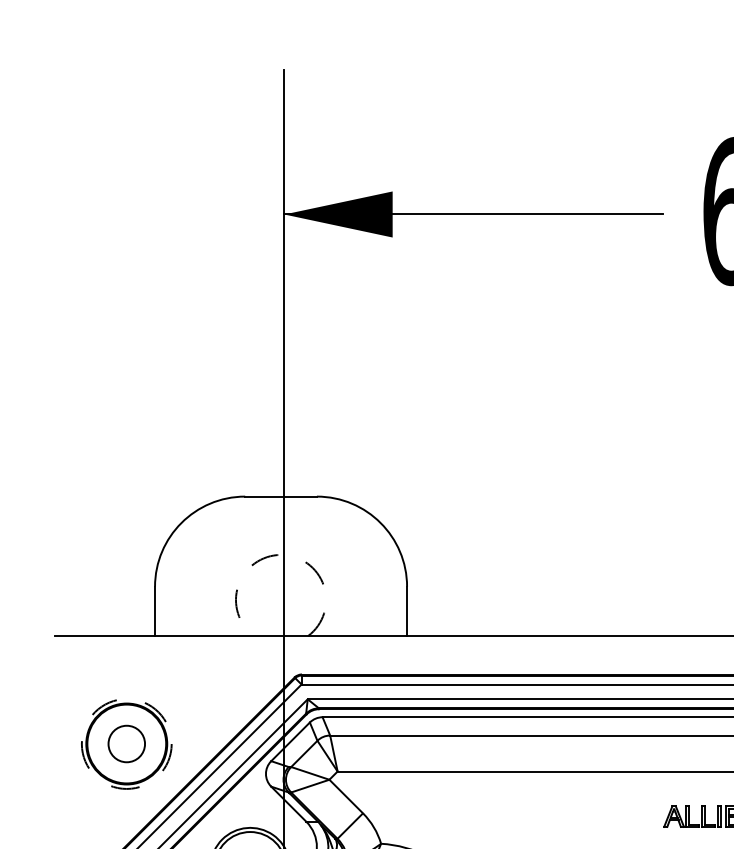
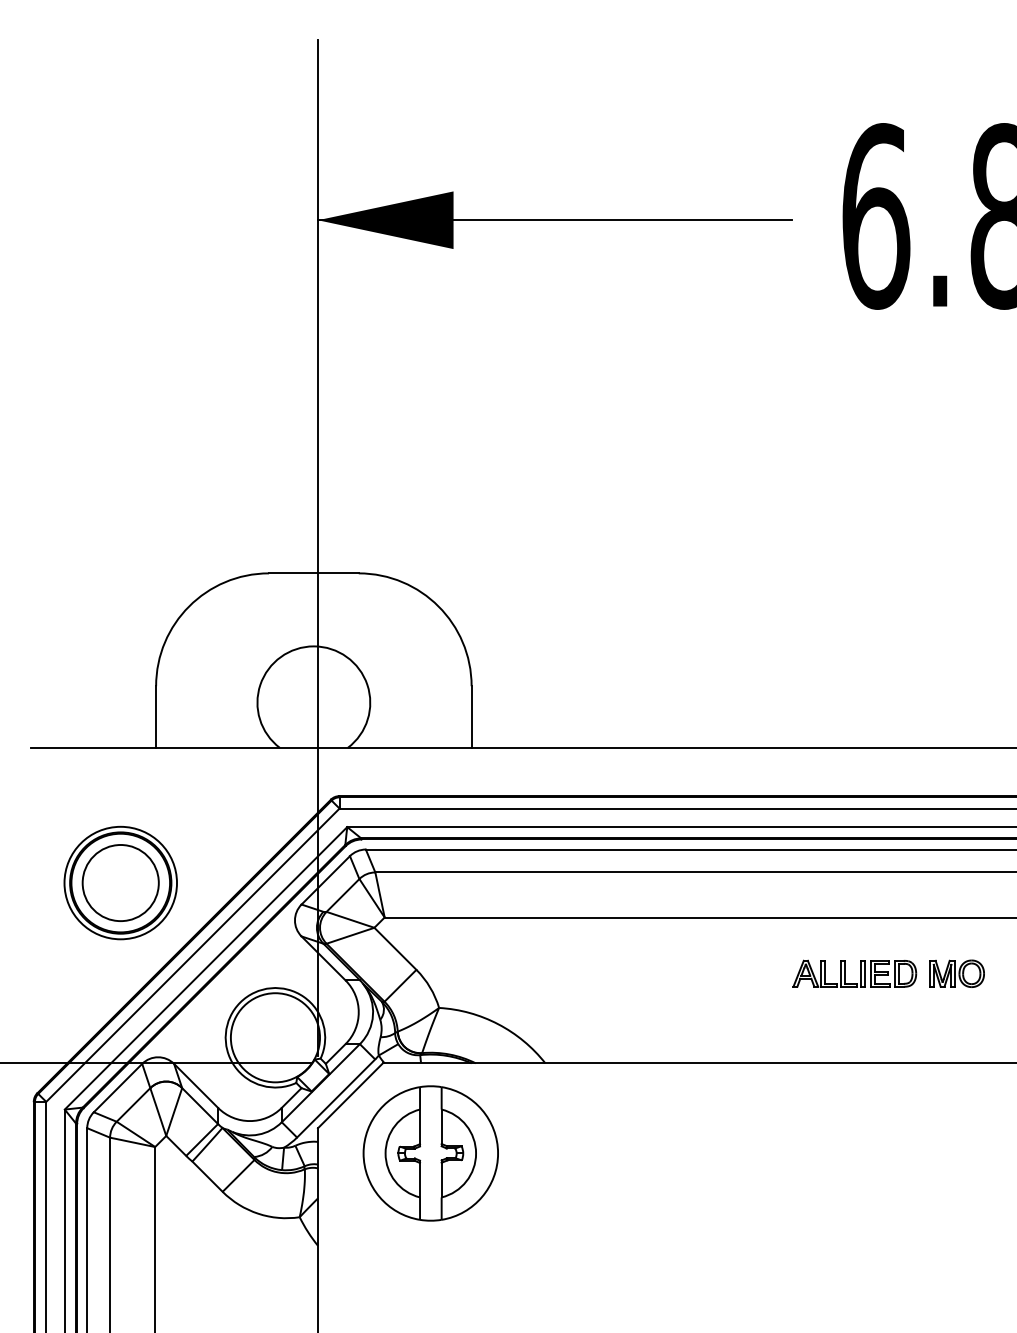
arc: (280, 555) -> (313, 646), dashed -> solid
circle: (126, 743) -> (120, 882), dashed -> solid
circle: (126, 744) -> (120, 883), size x1.67

